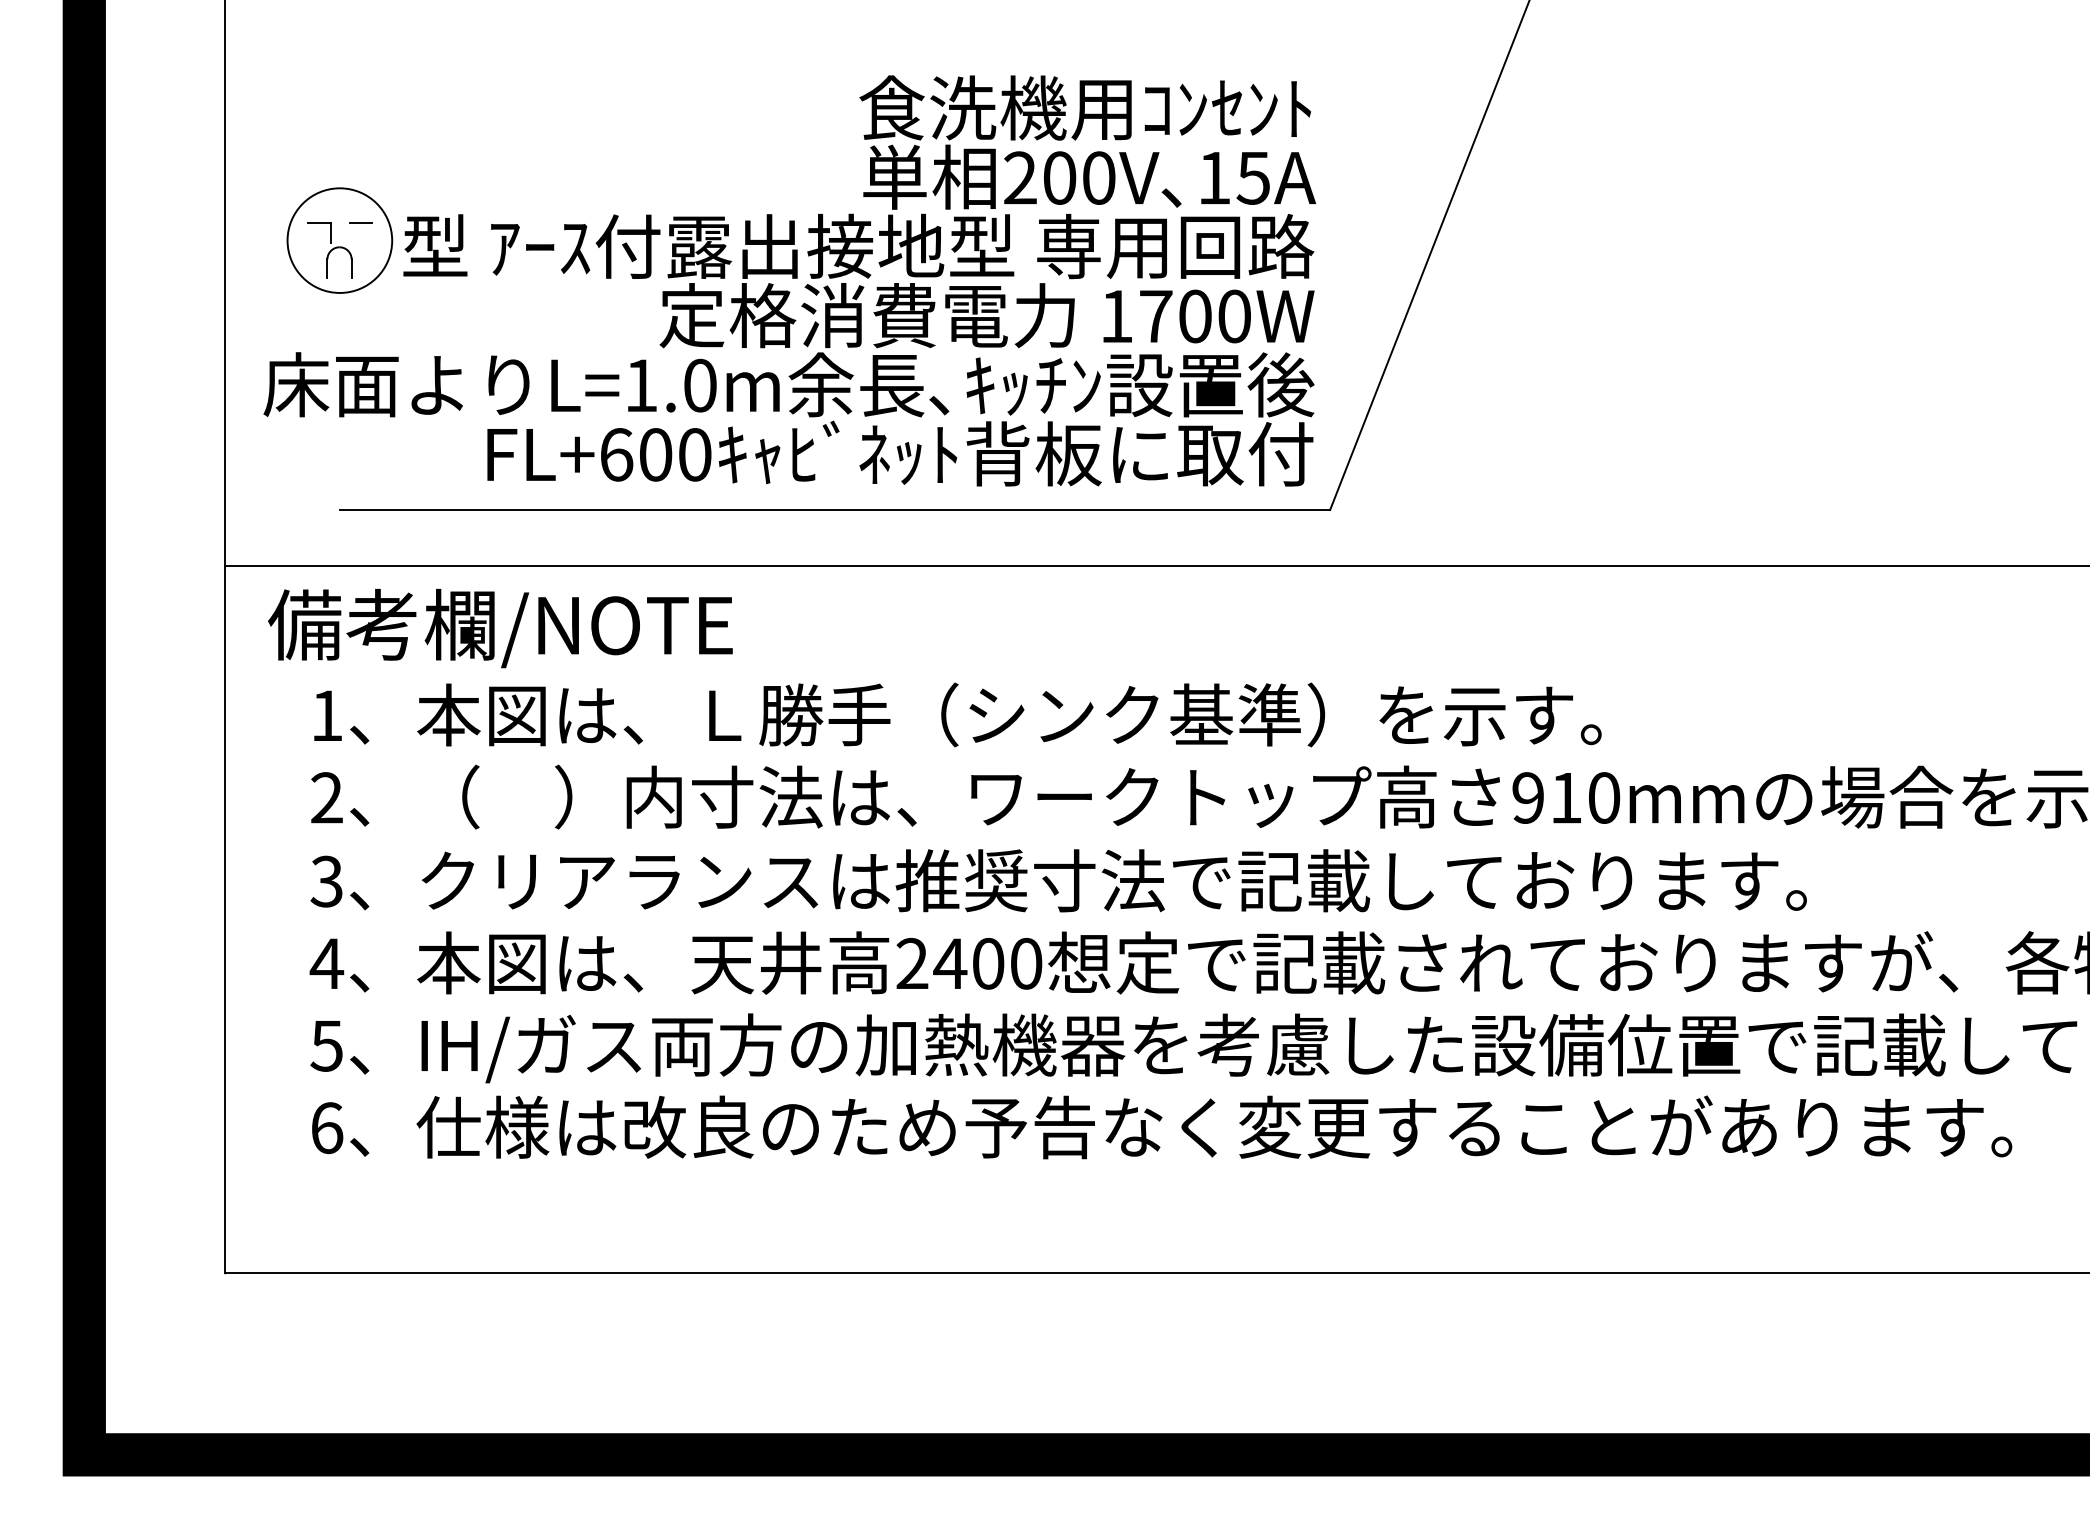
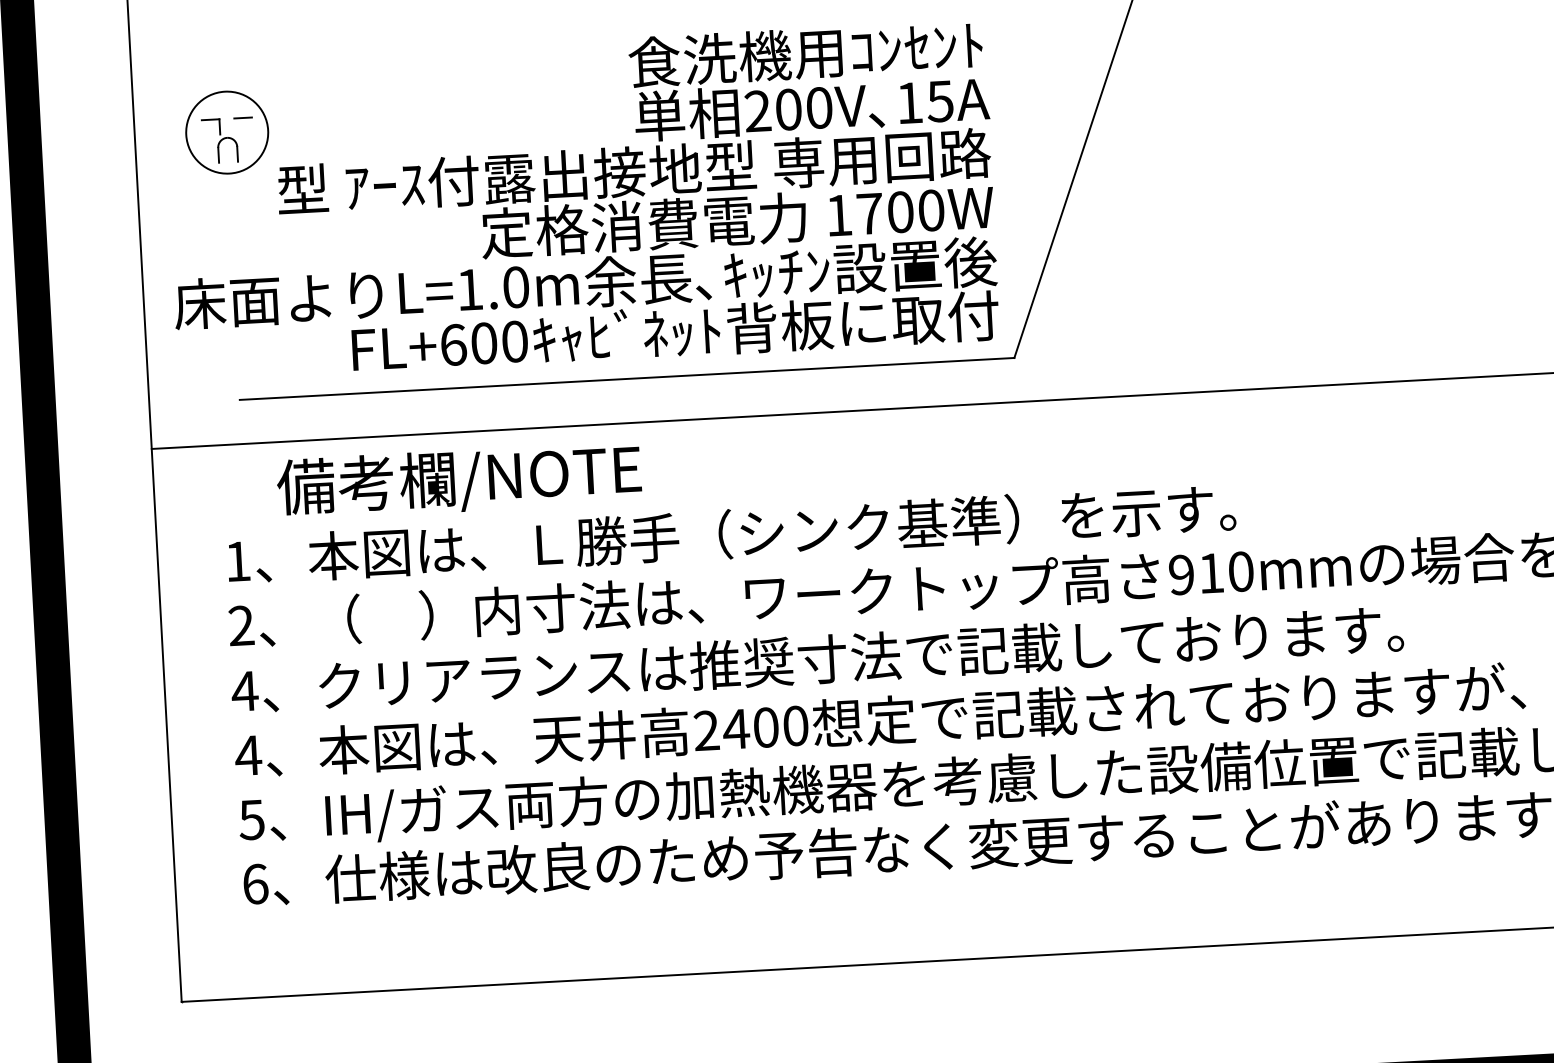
part: (339, 240) -> (226, 132), moved
text: (500, 628) -> (459, 481), moved
text: (326, 881) -> (244, 691), 3 -> 4

